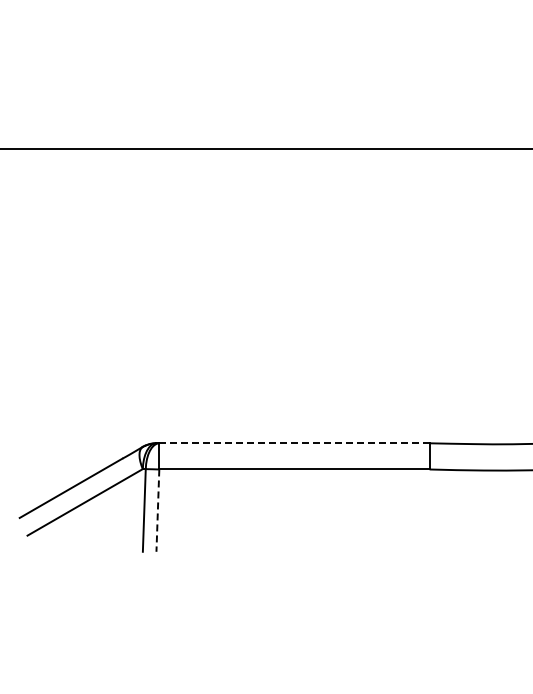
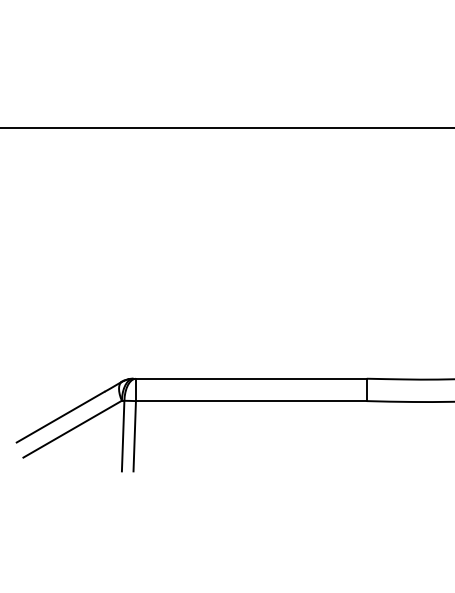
line: (294, 443) -> (251, 378), dashed -> solid
line: (157, 511) -> (134, 436), dashed -> solid

